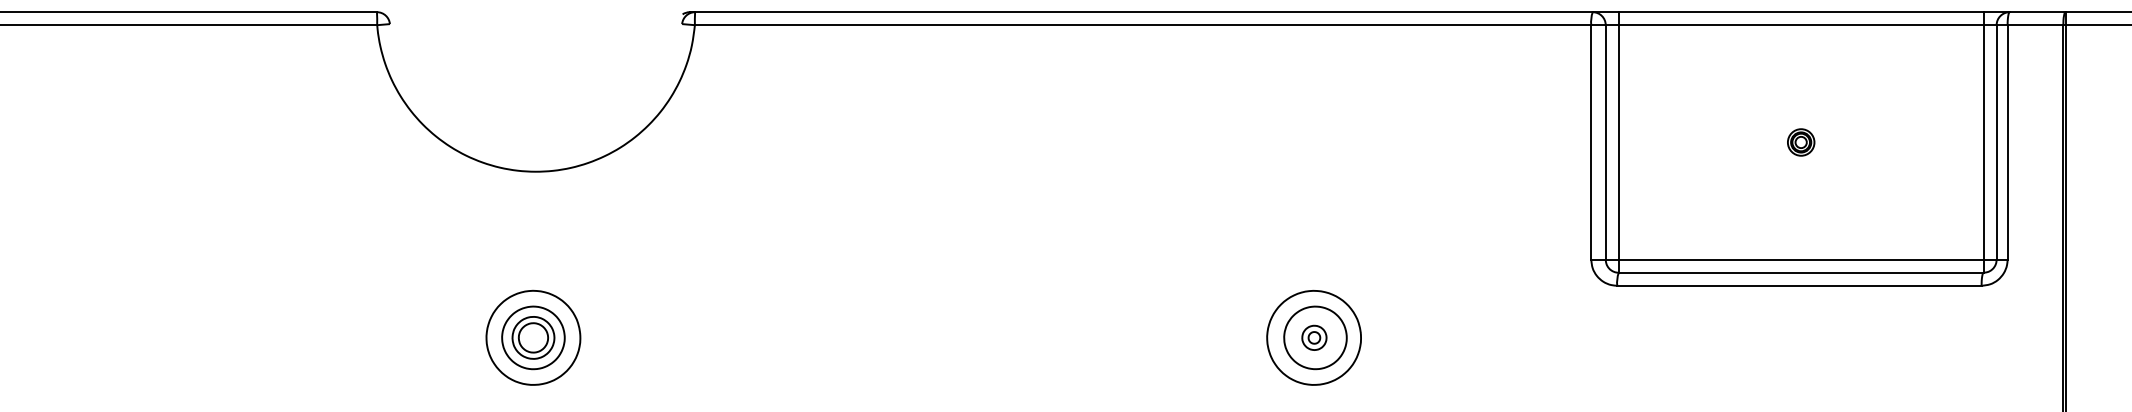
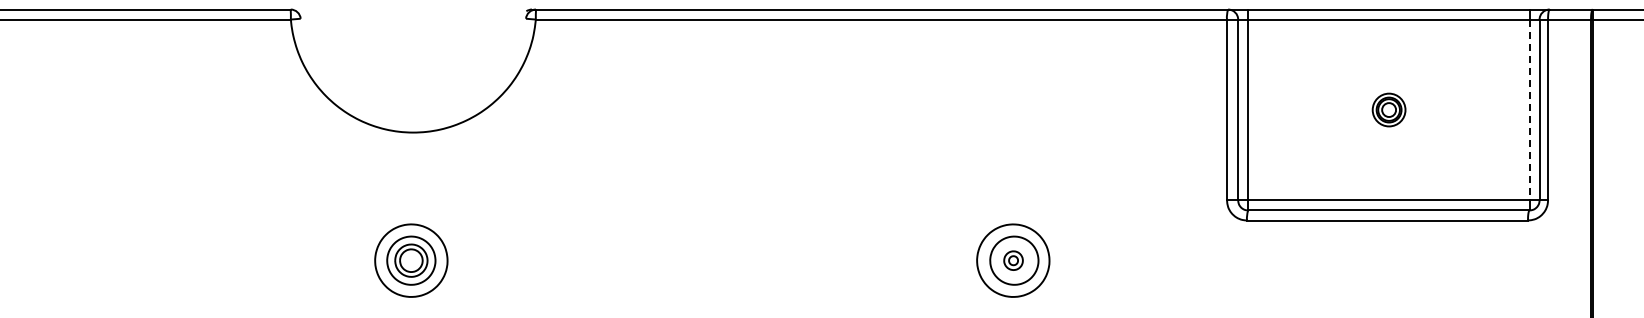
part: (1800, 141) -> (1388, 109), size x1.6
line: (1983, 143) -> (1529, 110), solid -> dashed

